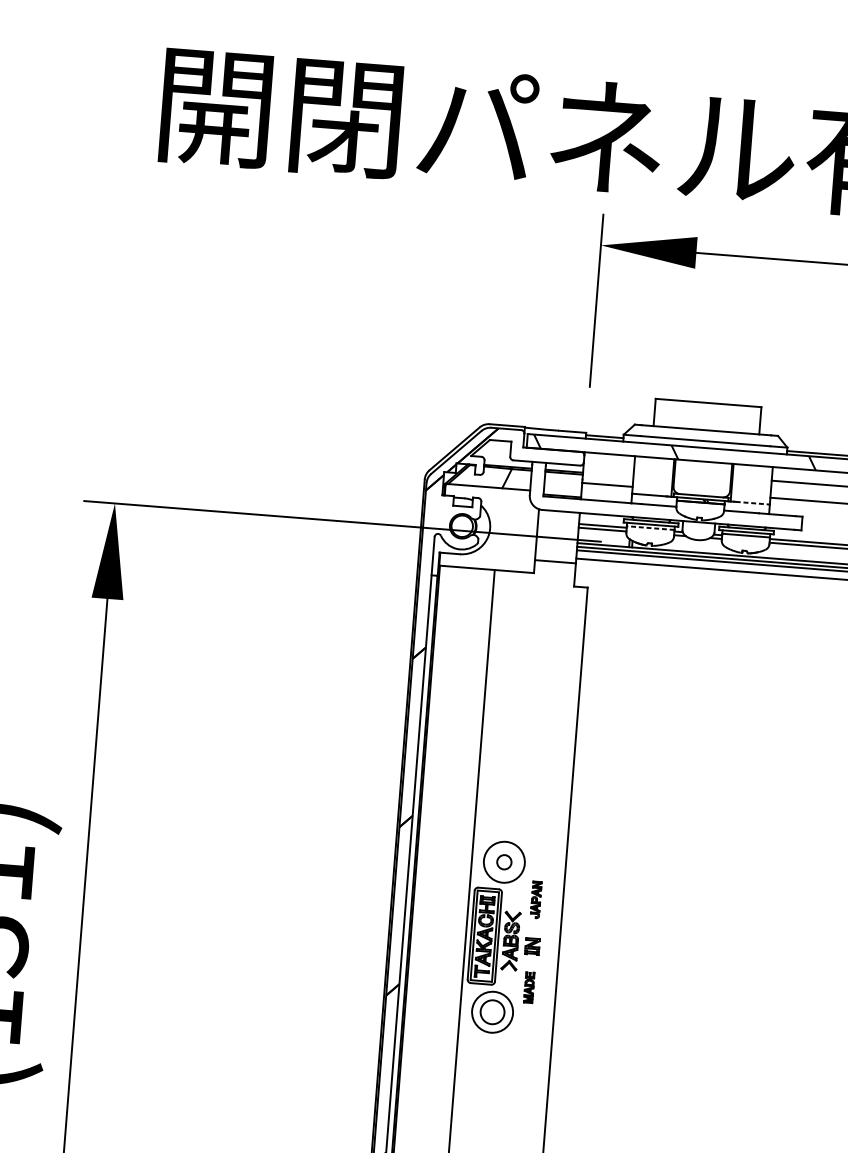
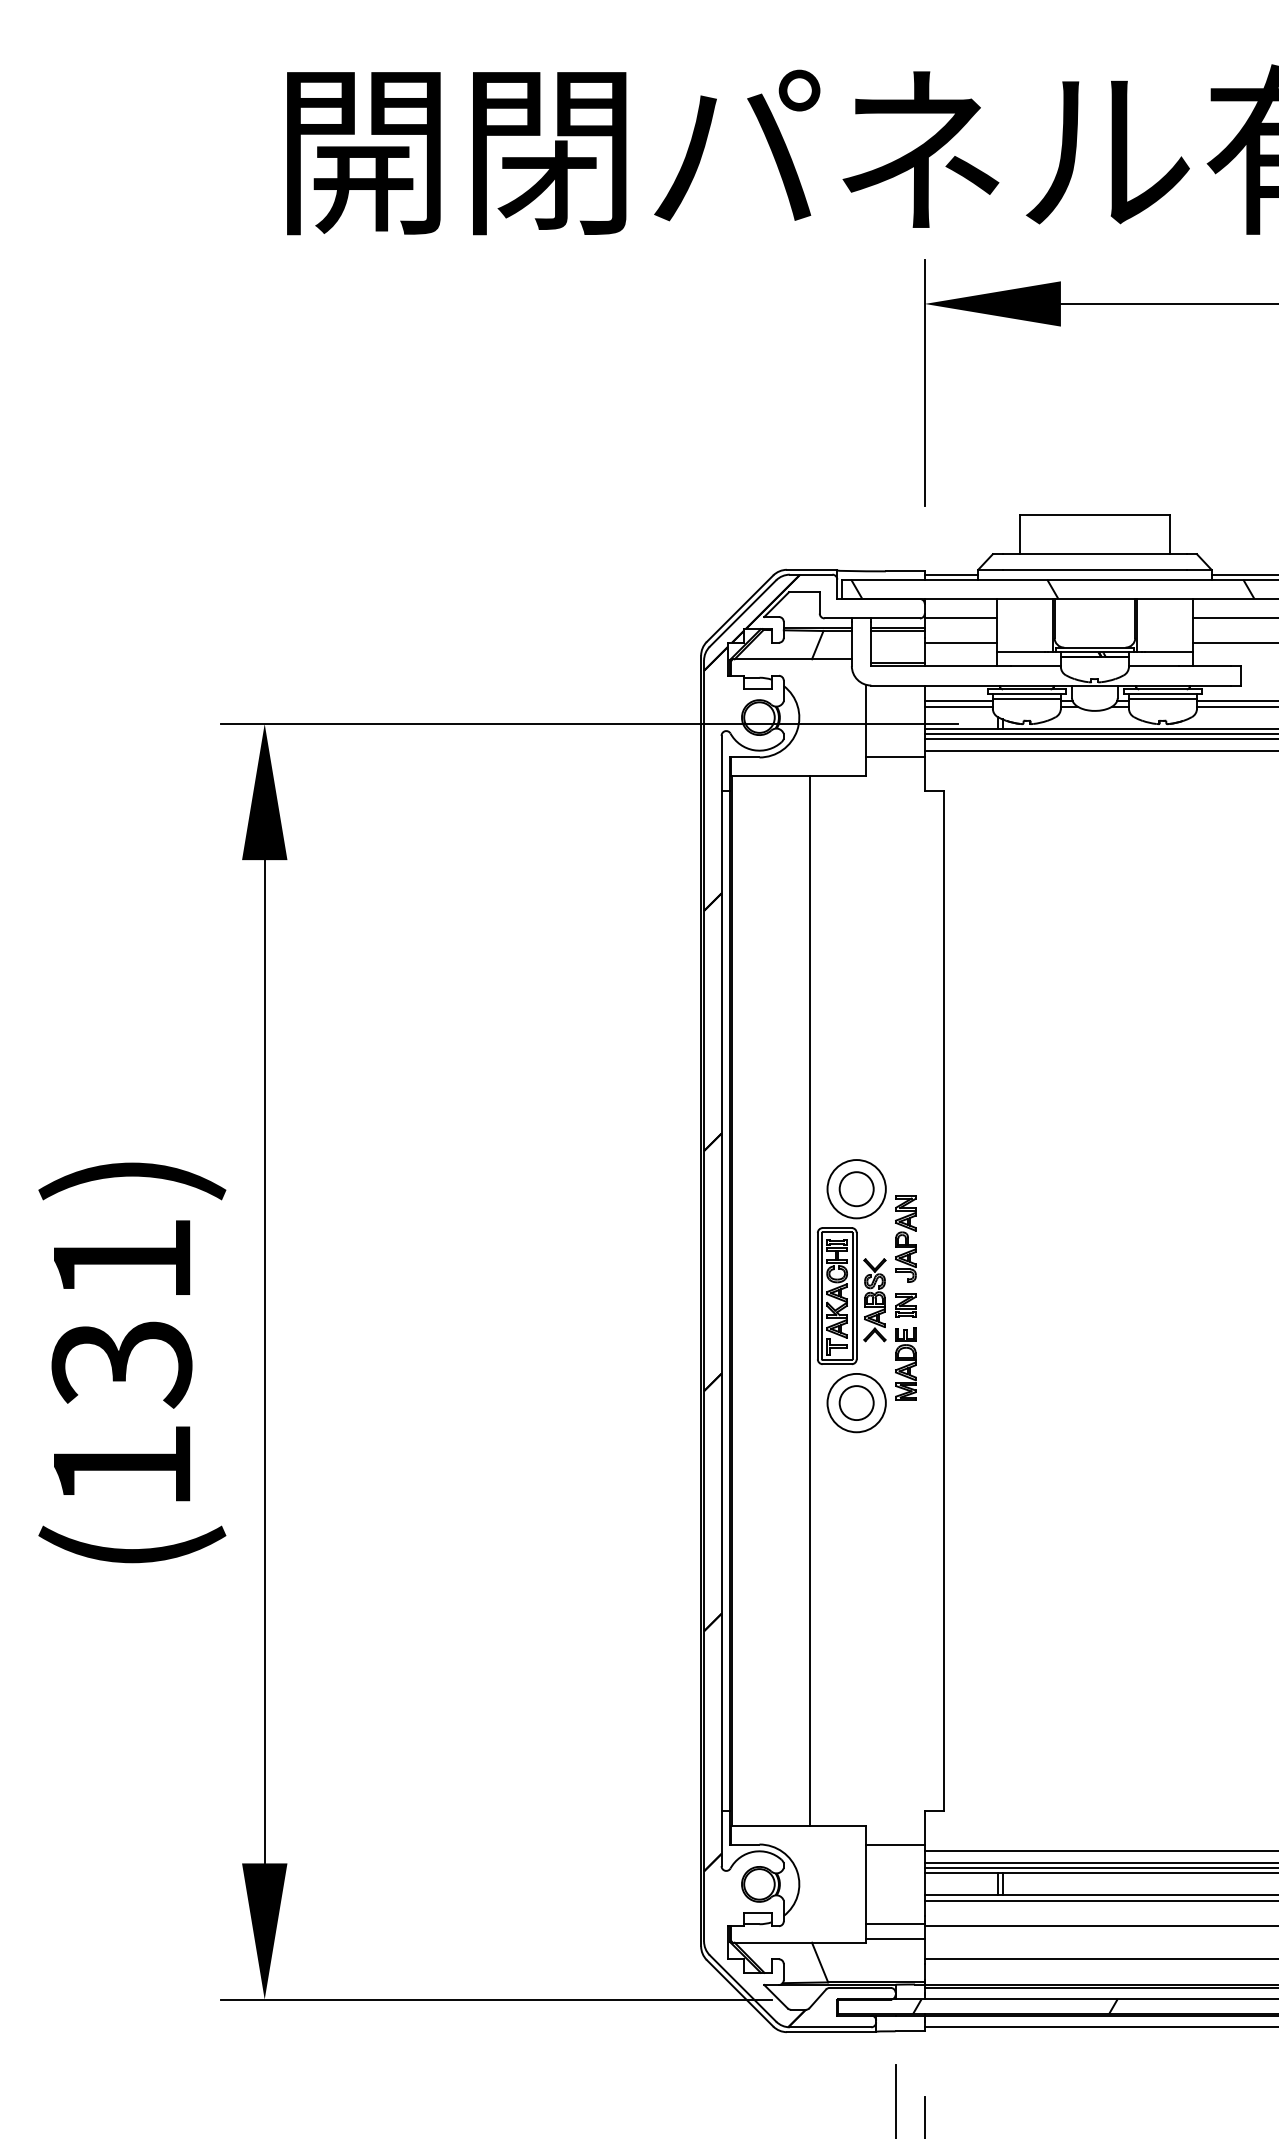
line: (608, 467) -> (960, 618), added
line: (753, 503) -> (1169, 652), dashed -> solid
line: (650, 528) -> (1026, 699), dashed -> solid
circle: (504, 862) -> (856, 1189), size x1.67
part: (535, 899) -> (905, 1238), size x1.67
part: (528, 987) -> (905, 1363), size x1.67

